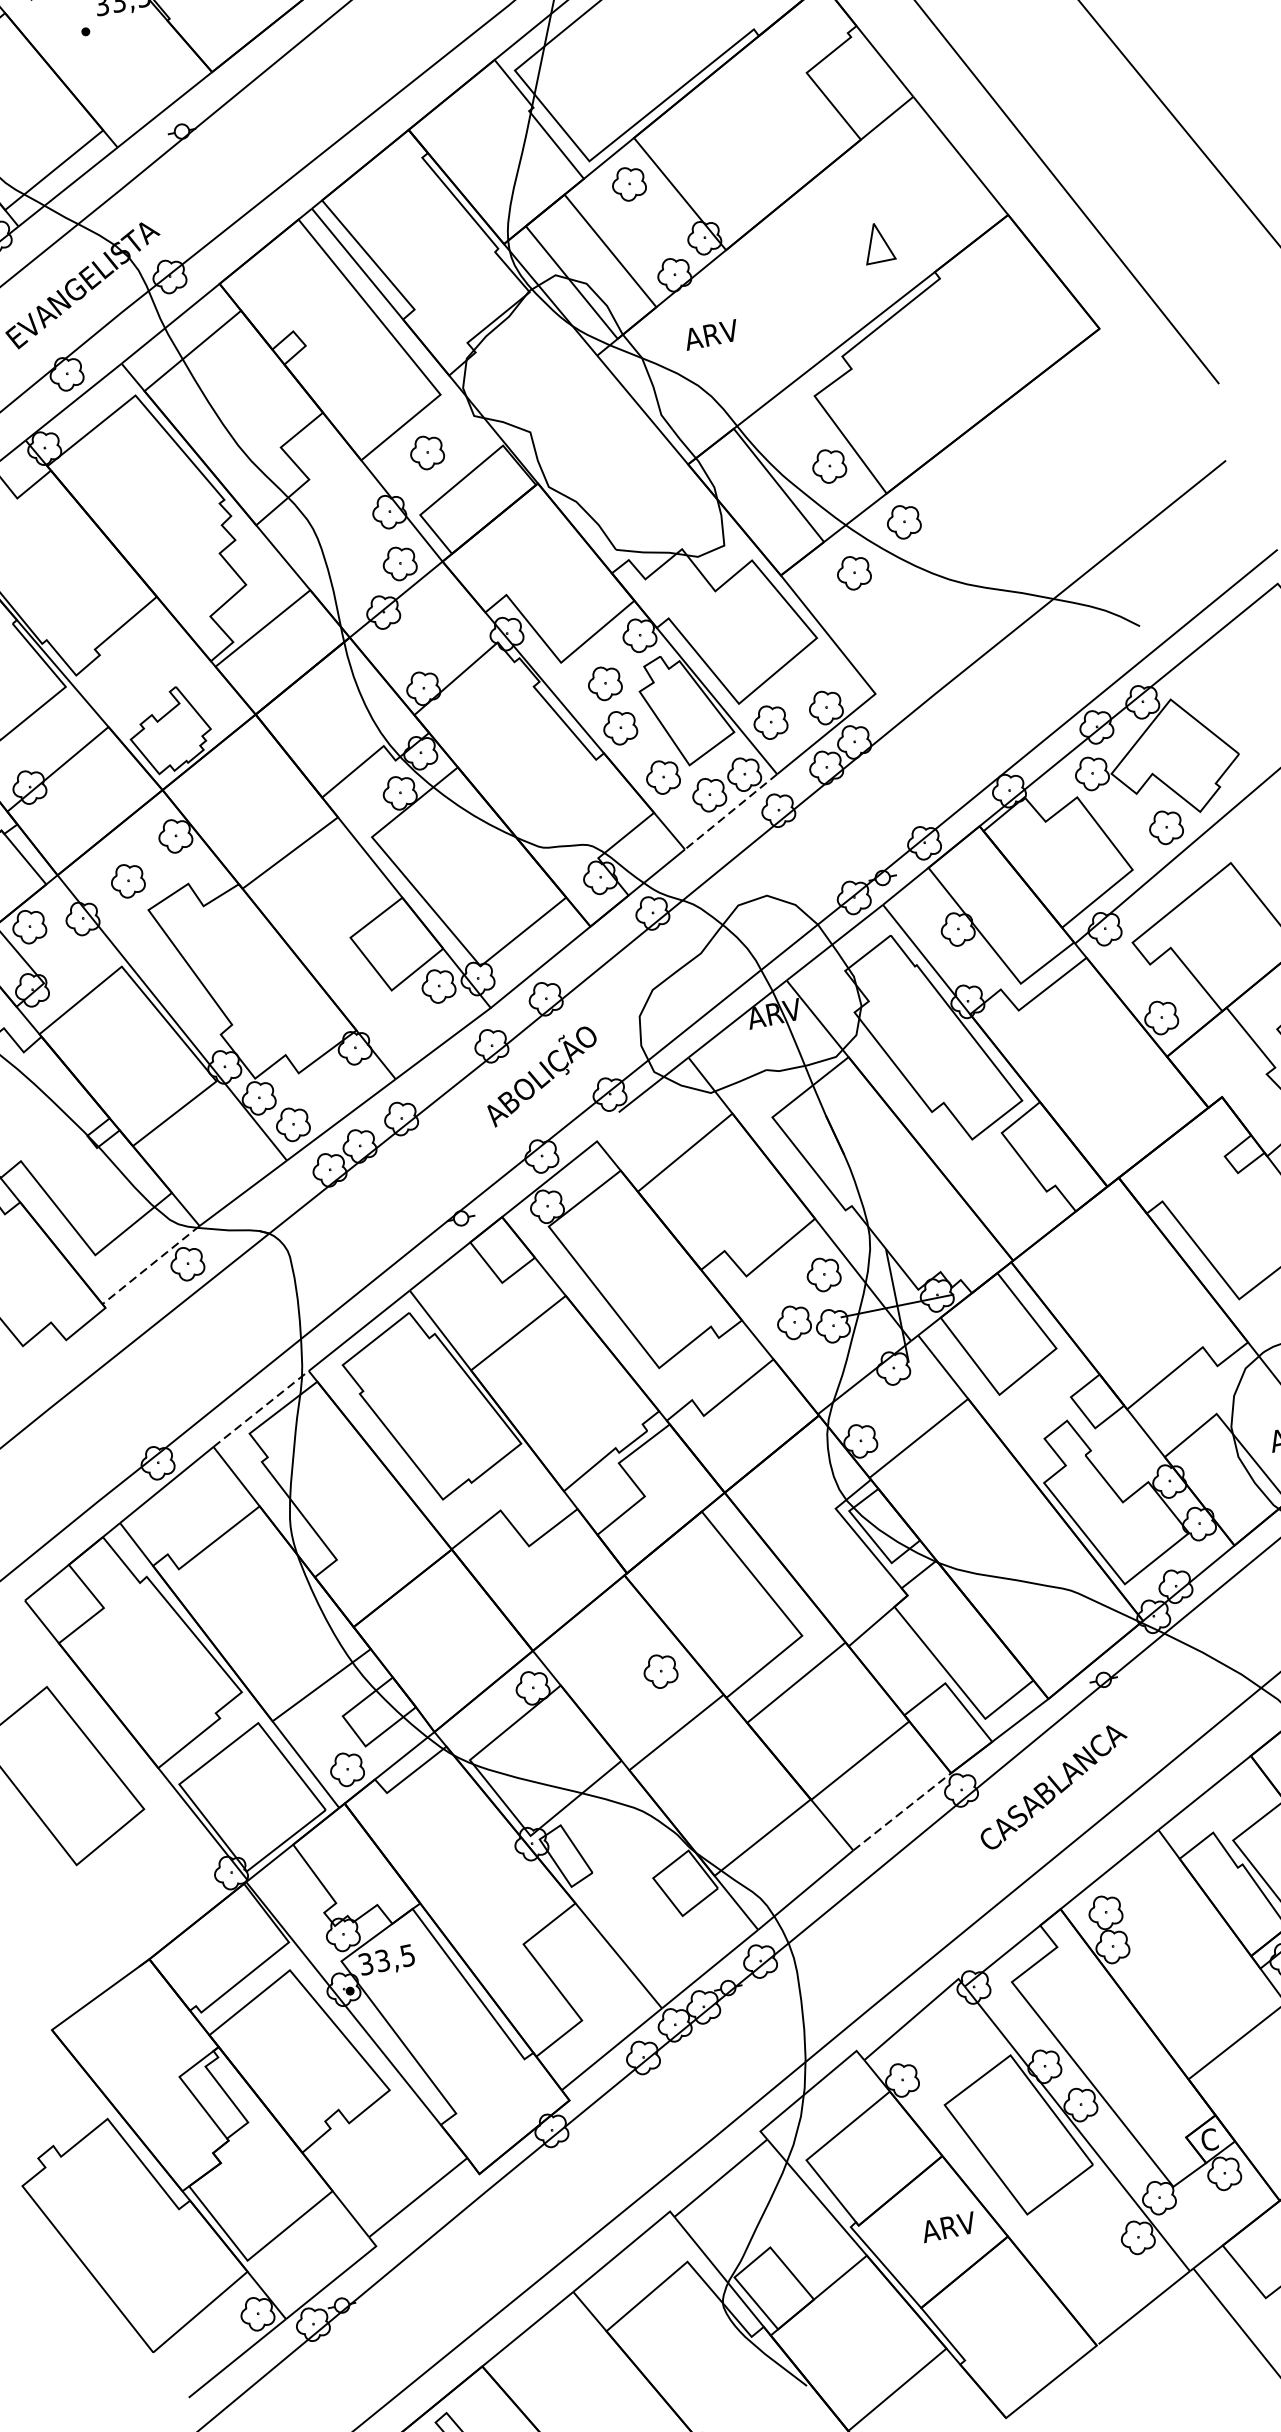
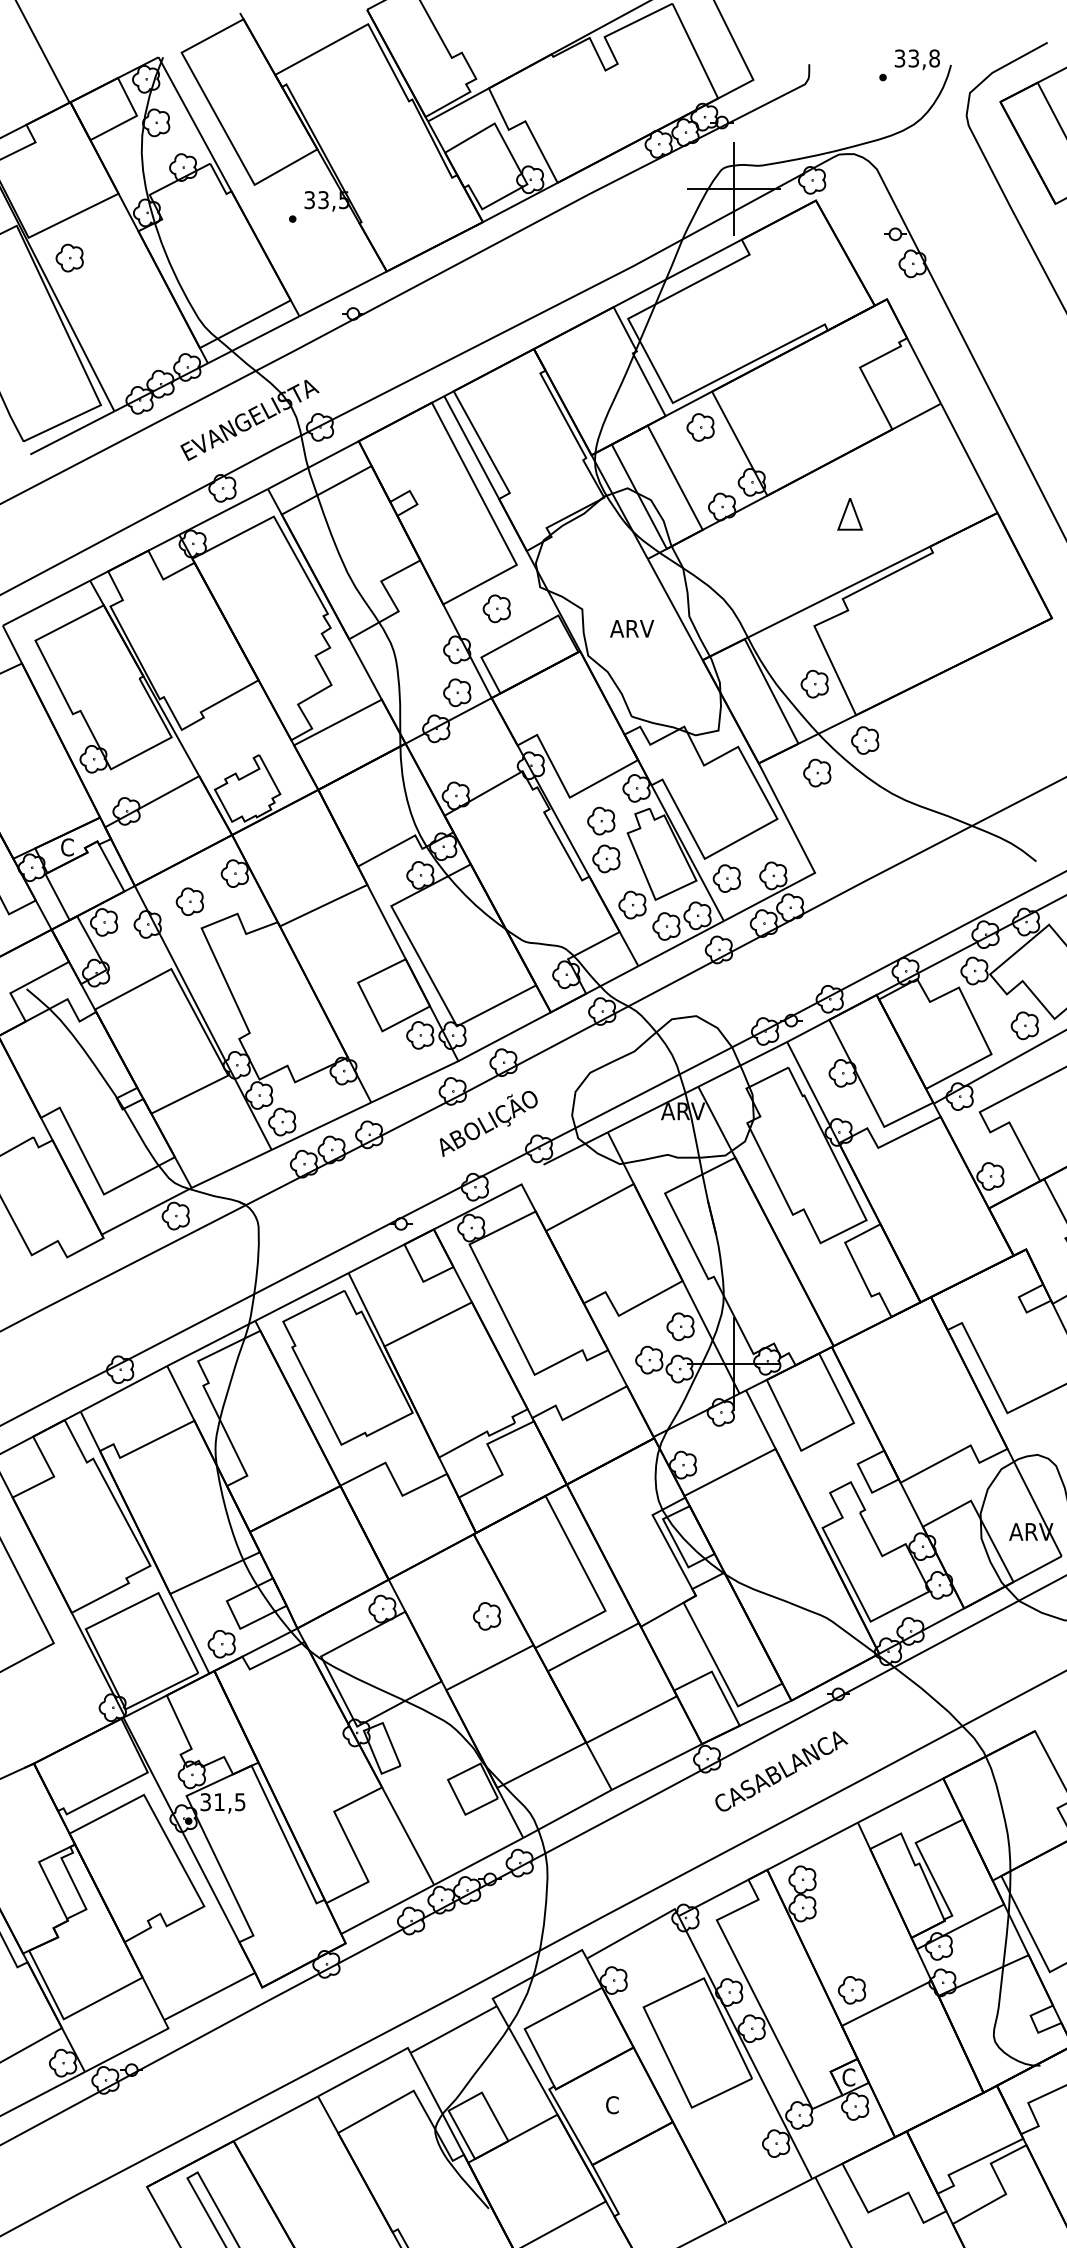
part: (878, 243) -> (850, 514), moved
text: (711, 334) -> (632, 628), moved
line: (730, 811) -> (680, 943), dashed -> solid
line: (150, 1265) -> (146, 1211), dashed -> solid
line: (261, 1408) -> (211, 1343), dashed -> solid
line: (901, 1812) -> (656, 1767), dashed -> solid
text: (382, 1961) -> (219, 1802), 33,5 -> 31,5
part: (1192, 2033) -> (852, 1990), added
text: (949, 2227) -> (627, 2105), ARV -> C

